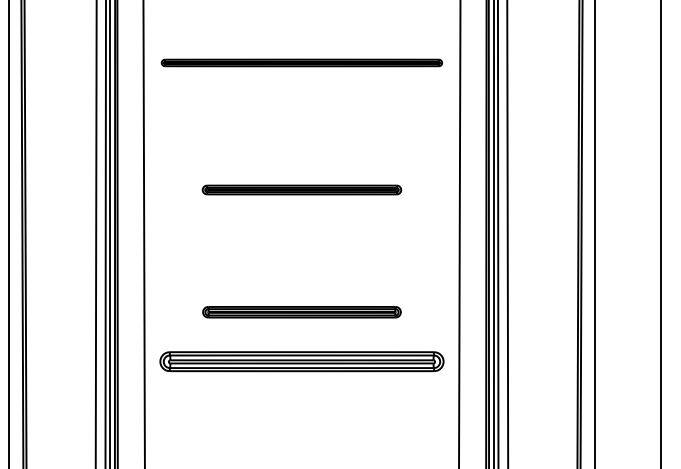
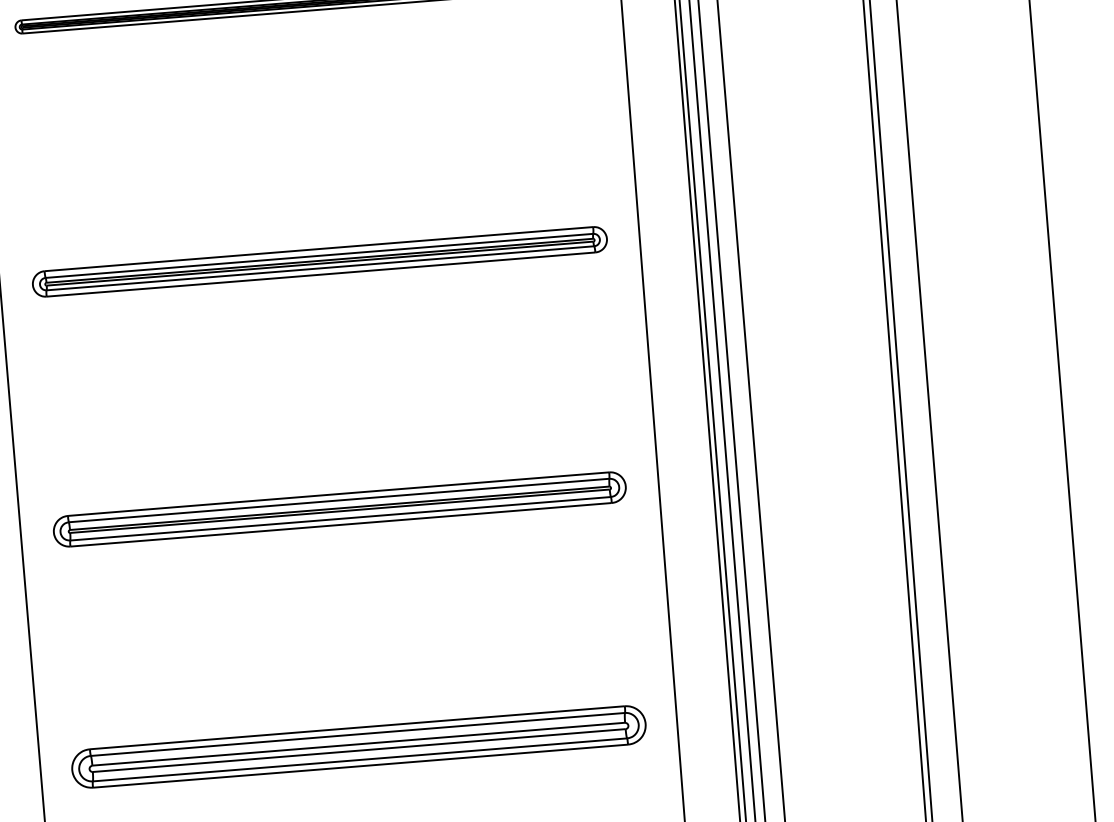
part: (301, 189) -> (318, 260), size x1.43
part: (301, 311) -> (338, 507), size x1.43
part: (301, 361) -> (357, 746), moved

